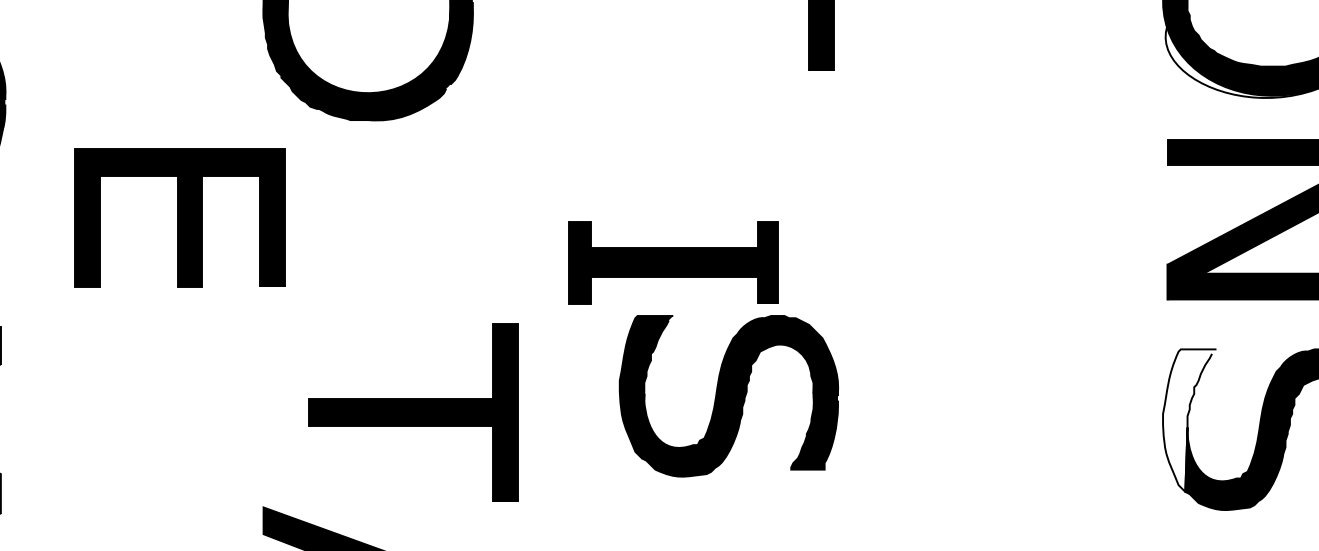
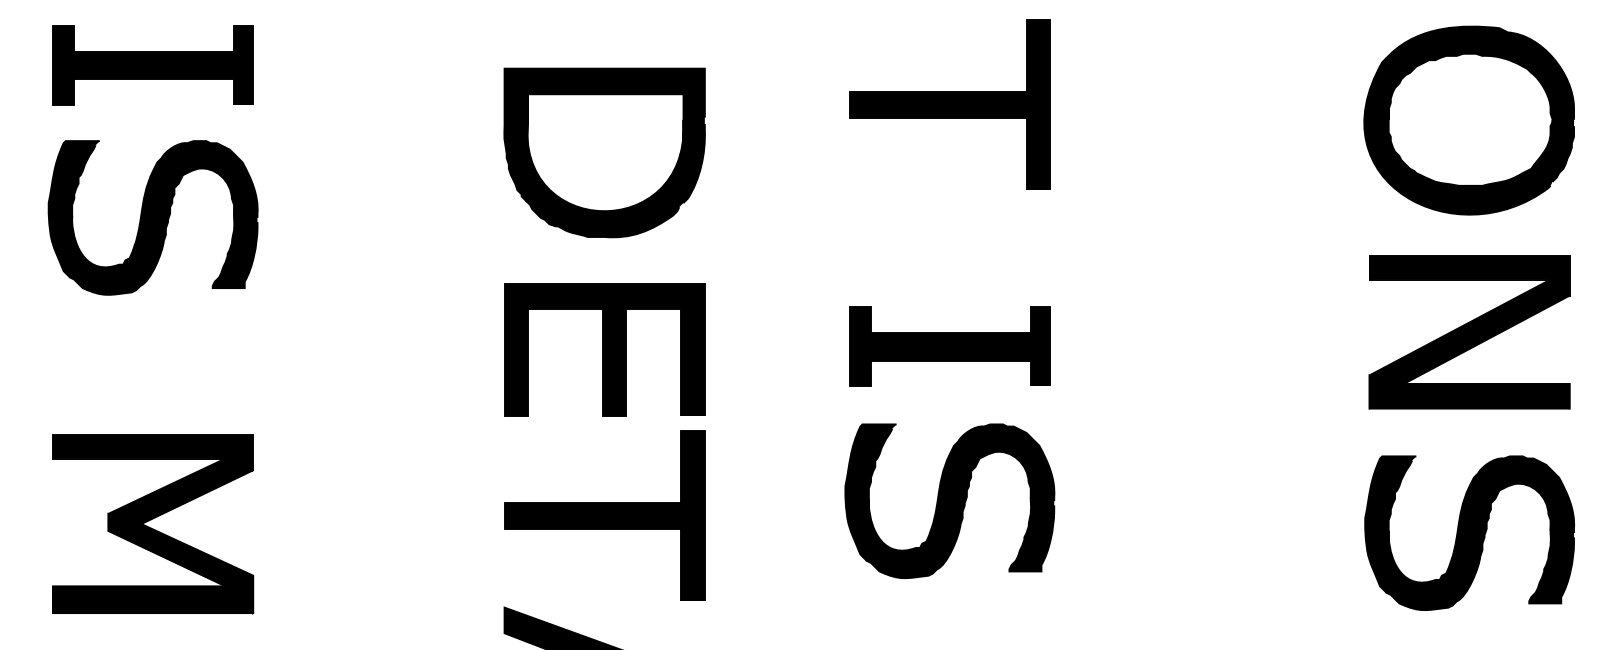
part: (179, 217) -> (604, 349), moved
part: (673, 262) -> (949, 346), moved
part: (412, 412) -> (604, 515), moved
fill: (1189, 420) -> (1390, 524), added

